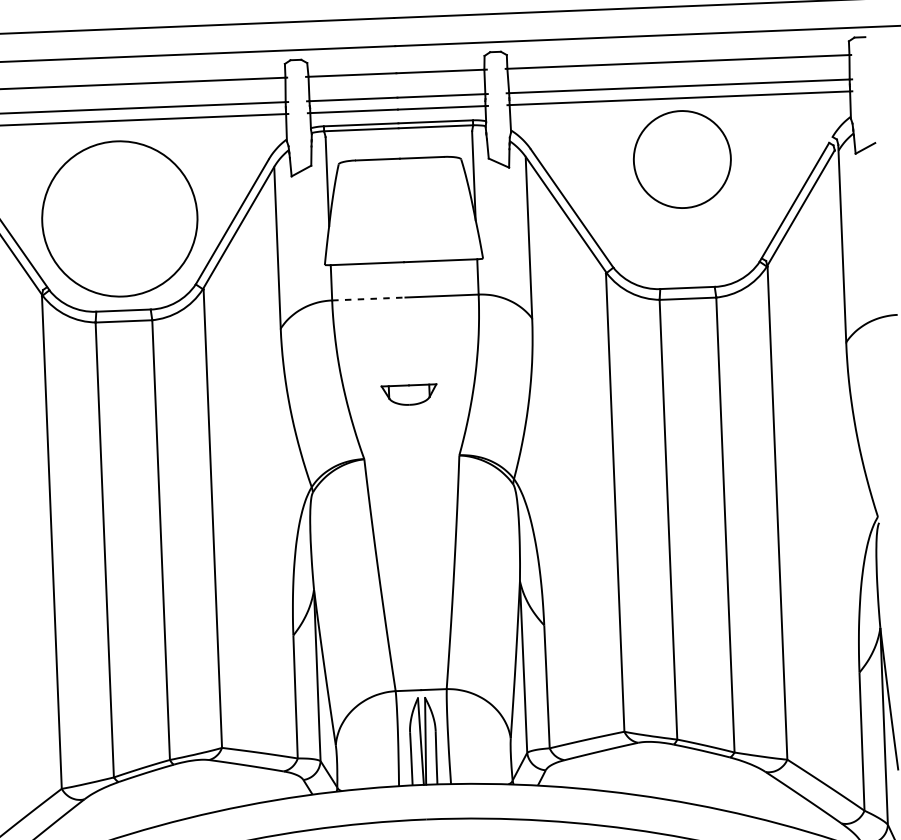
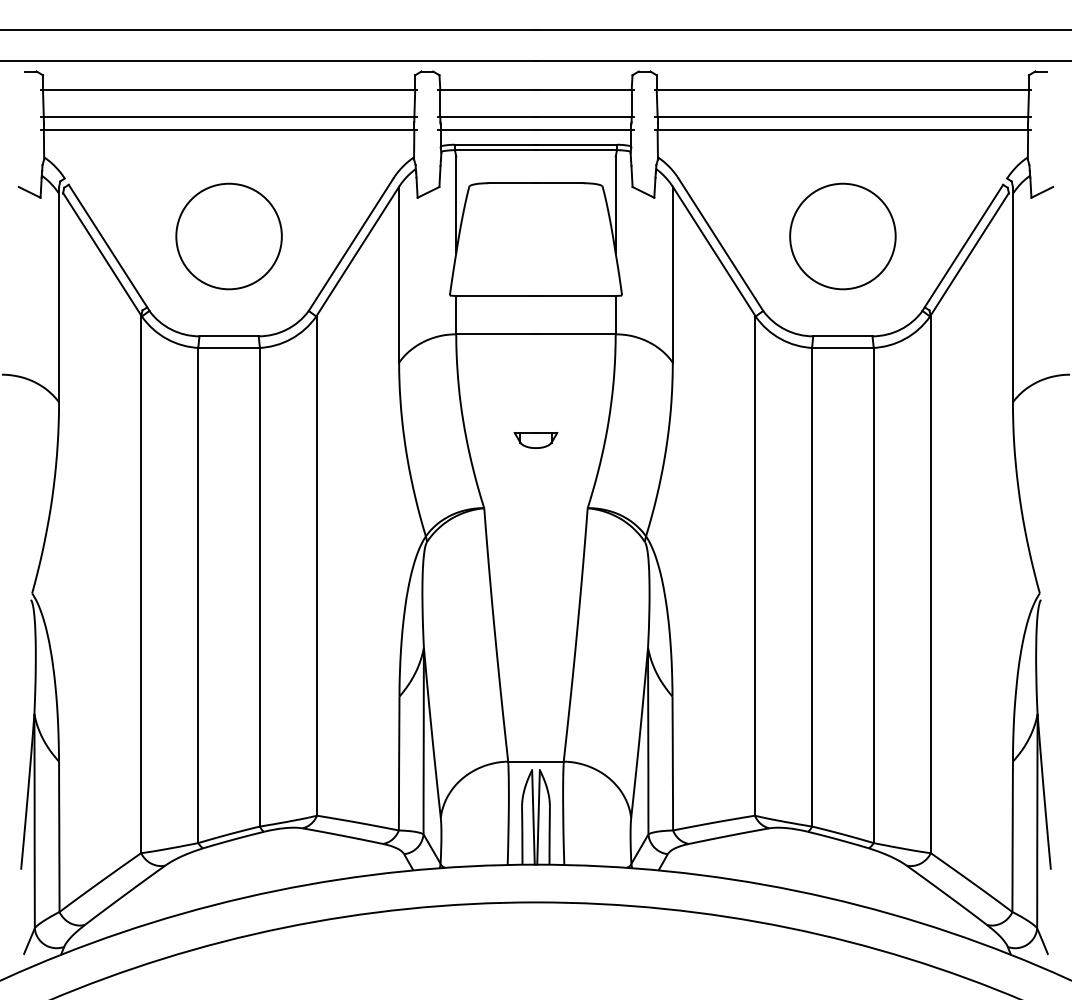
circle: (681, 159) -> (842, 236), moved
circle: (119, 218) -> (228, 236), size x0.62
line: (369, 299) -> (496, 334), dashed -> solid
part: (408, 395) -> (535, 440), size x0.71

